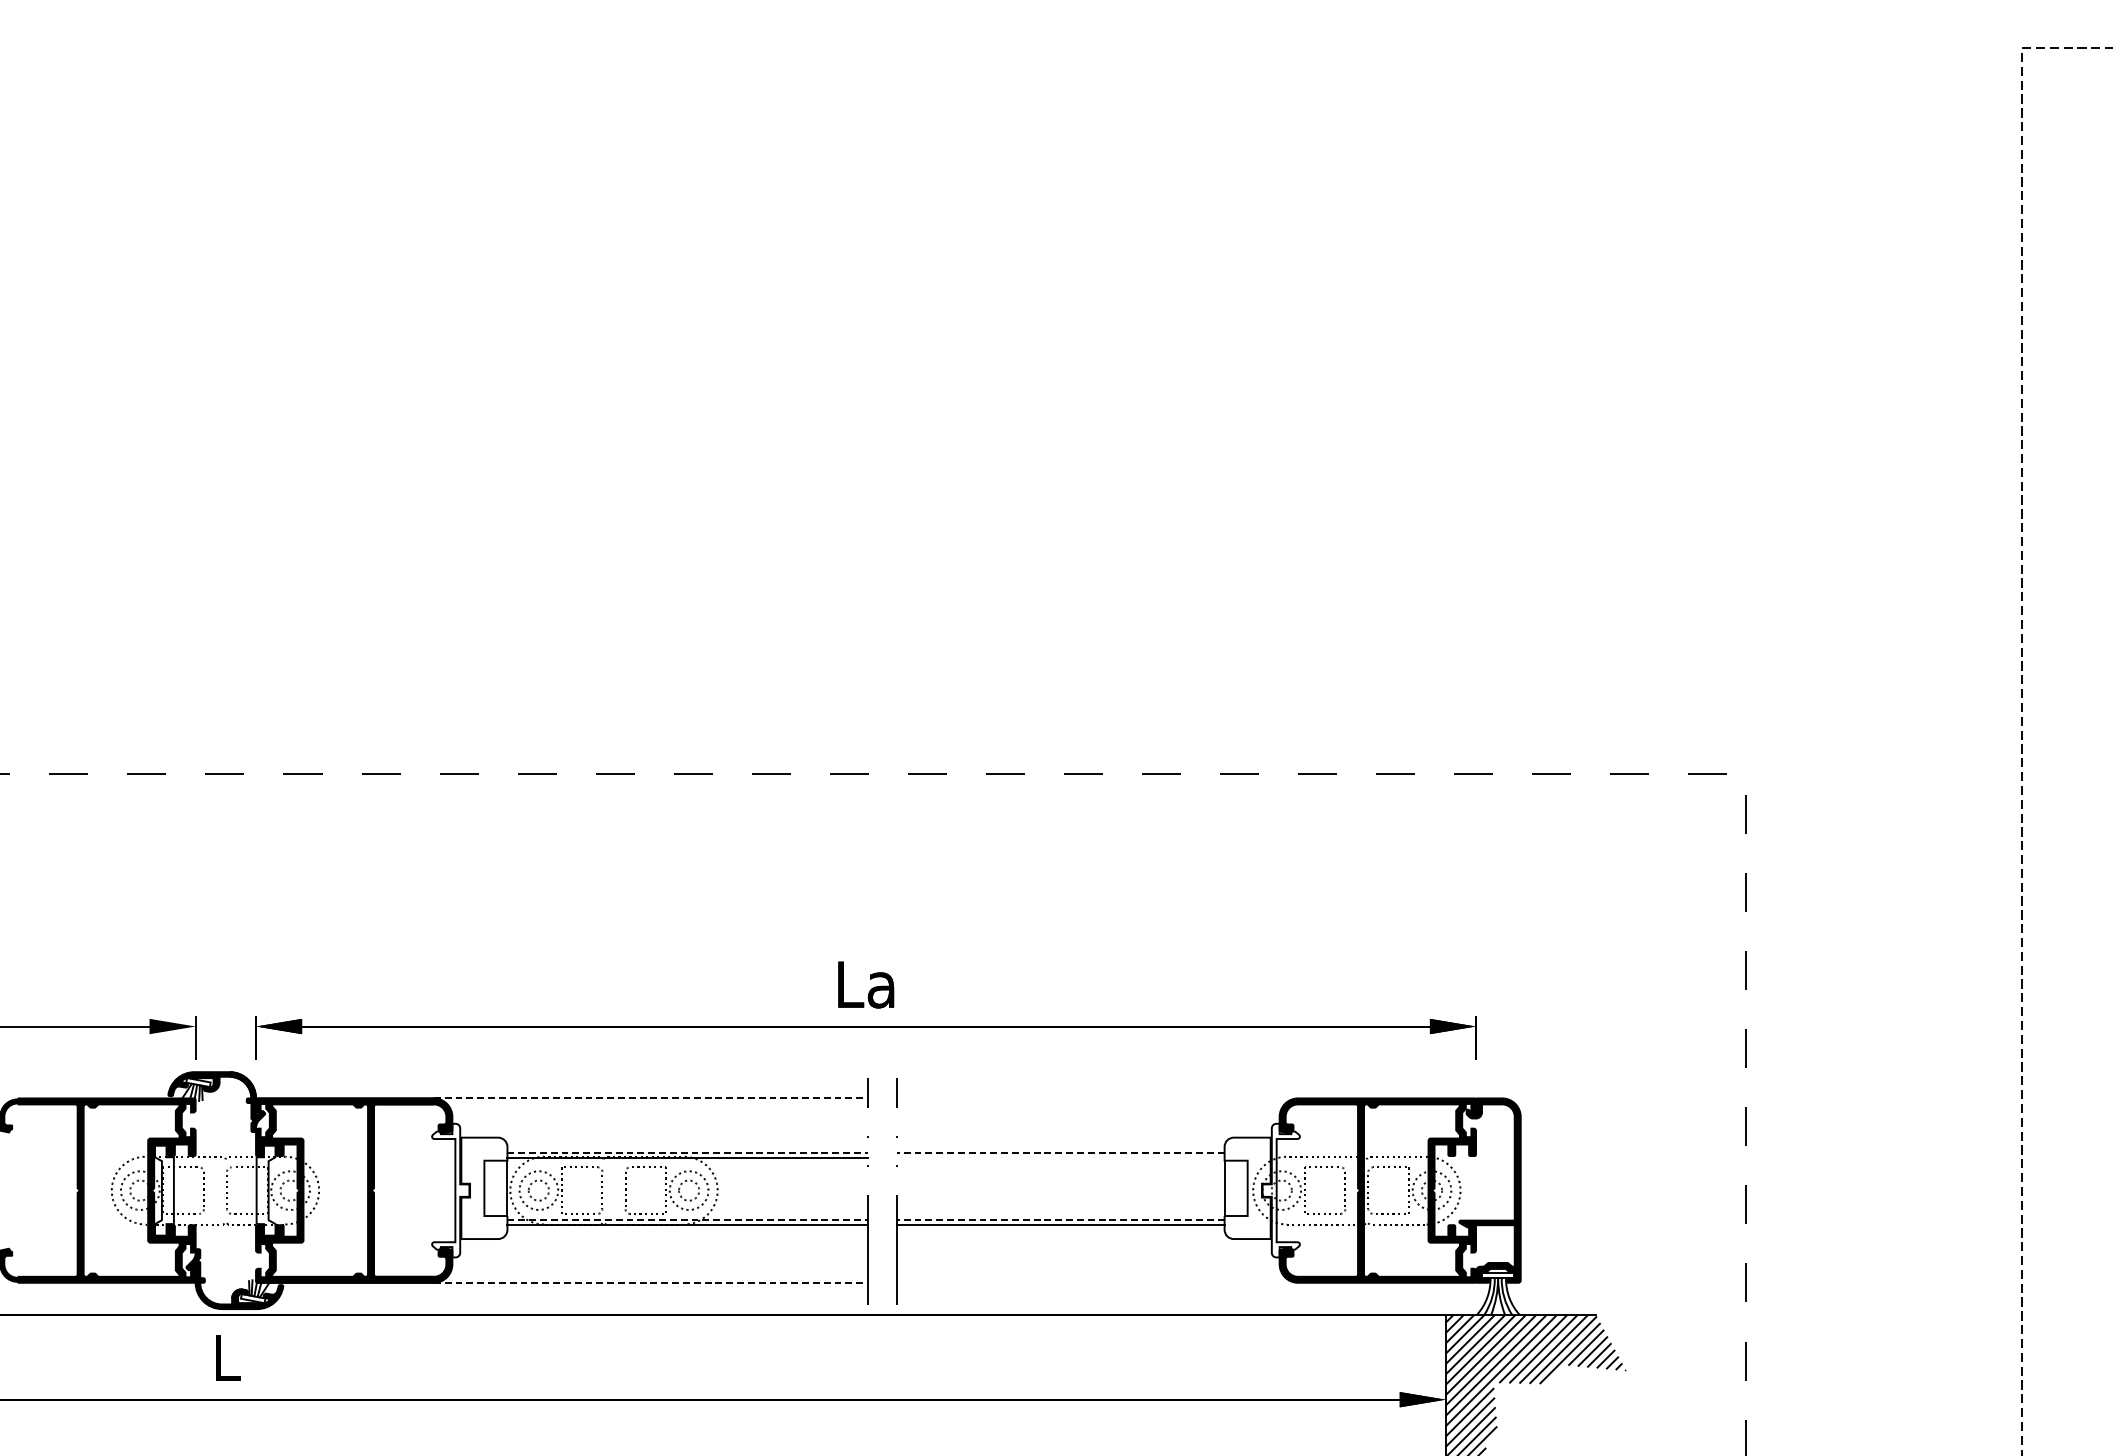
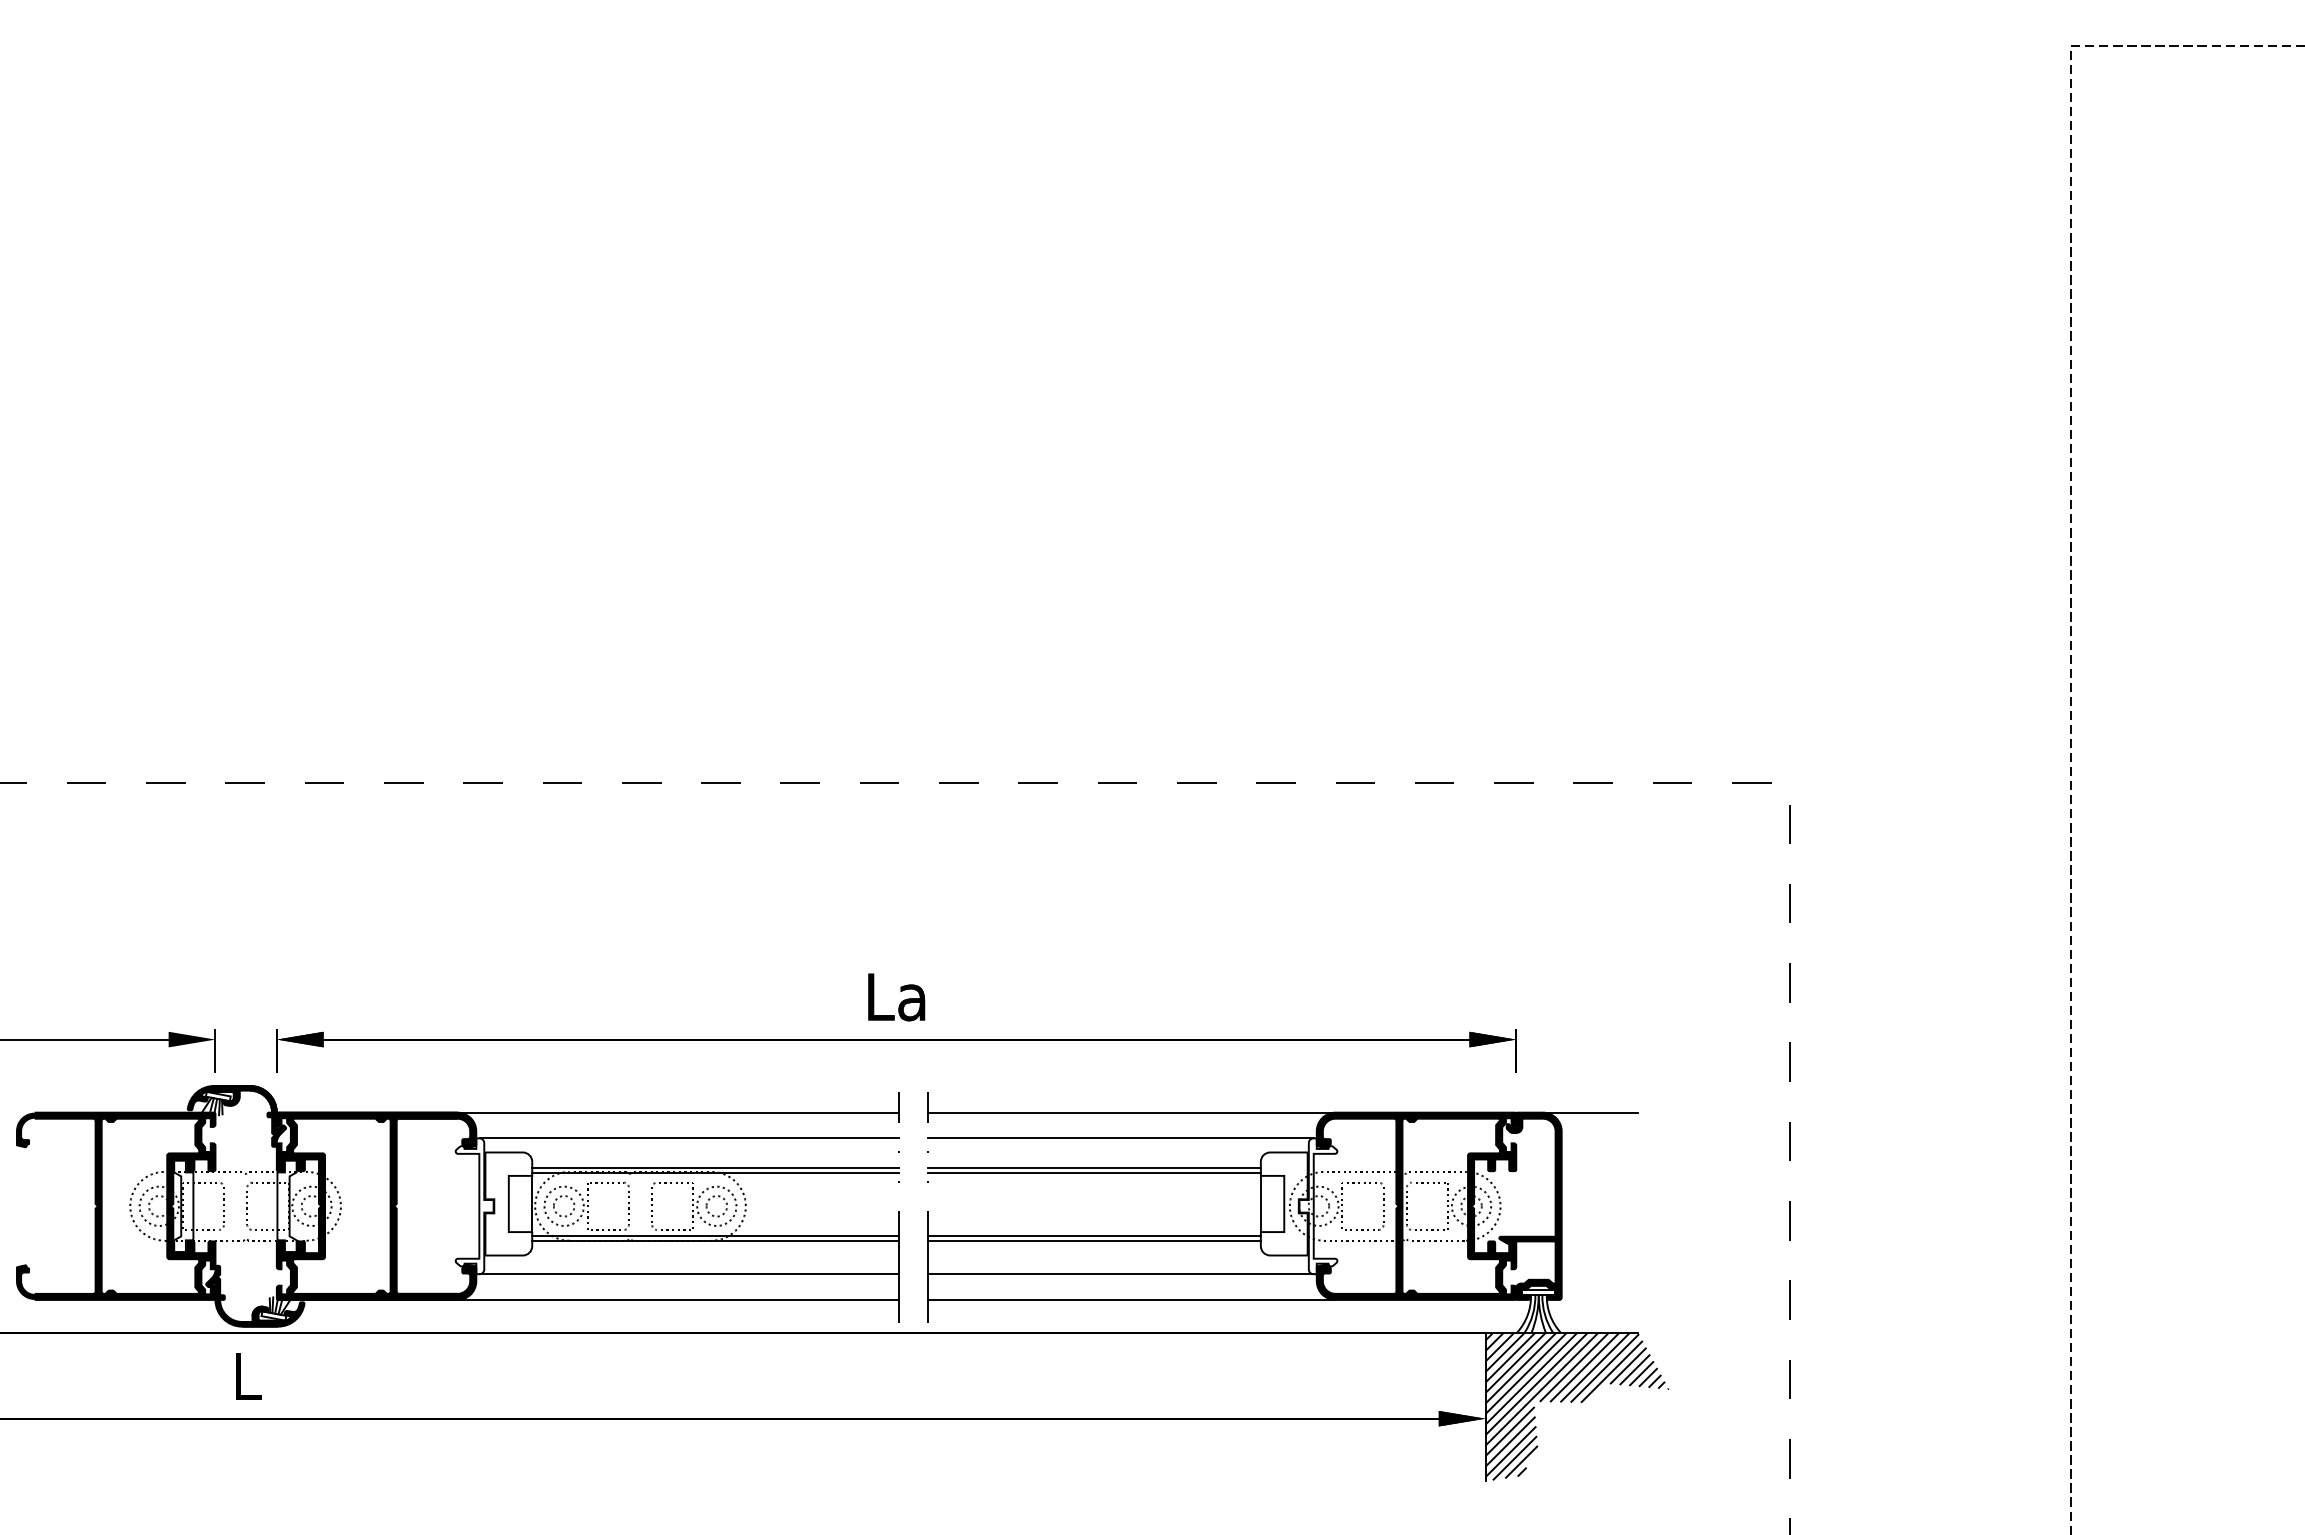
line: (651, 1098) -> (678, 1112), dashed -> solid
line: (1097, 1098) -> (1131, 1112), added
line: (1549, 1098) -> (1590, 1112), added
line: (661, 1123) -> (688, 1138), added
line: (1086, 1123) -> (1120, 1138), added
line: (687, 1152) -> (715, 1167), dashed -> solid
line: (1060, 1152) -> (1094, 1167), dashed -> solid
line: (1059, 1157) -> (1093, 1172), added
line: (687, 1220) -> (715, 1236), dashed -> solid
line: (1060, 1220) -> (1094, 1236), dashed -> solid
line: (661, 1257) -> (688, 1274), added
line: (1086, 1257) -> (1120, 1274), added
line: (651, 1282) -> (678, 1299), dashed -> solid
line: (1097, 1282) -> (1131, 1299), added

